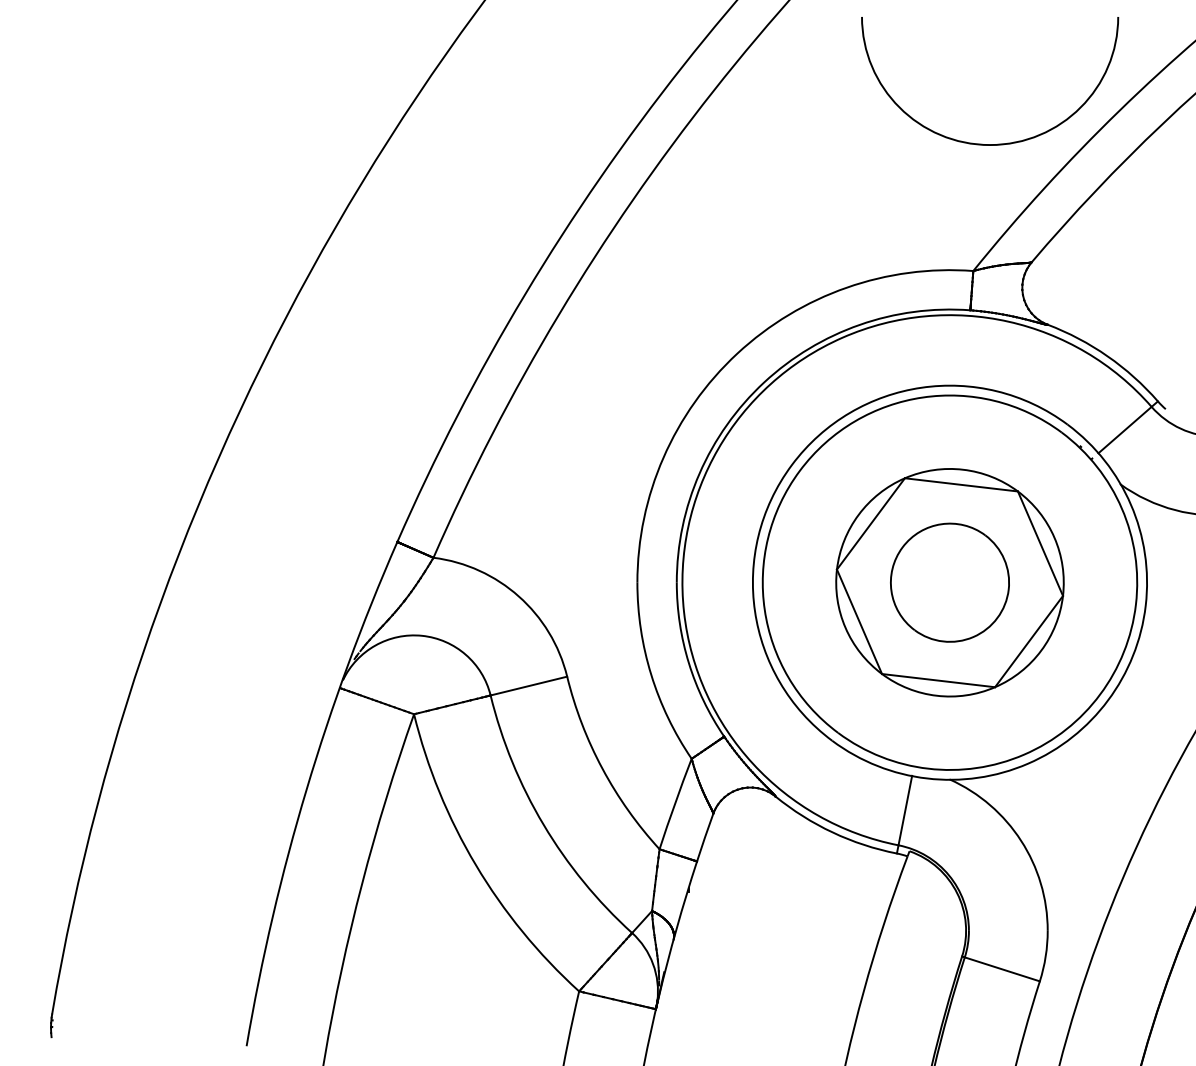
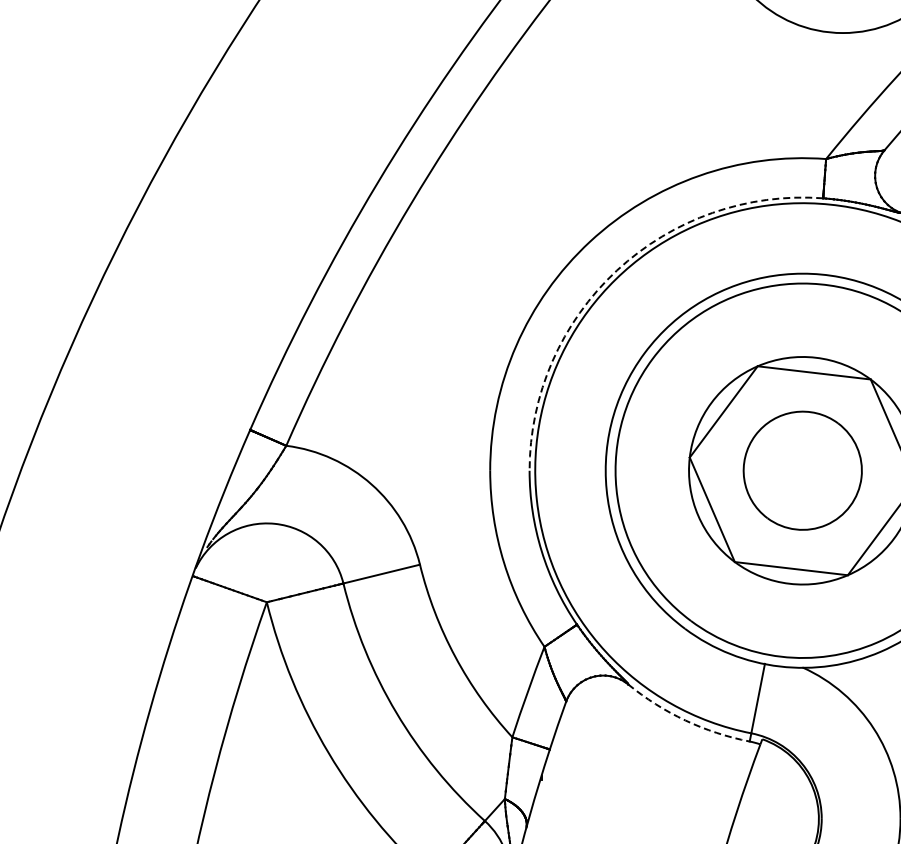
arc: (764, 382) -> (617, 270), solid -> dashed
arc: (832, 832) -> (685, 720), solid -> dashed

